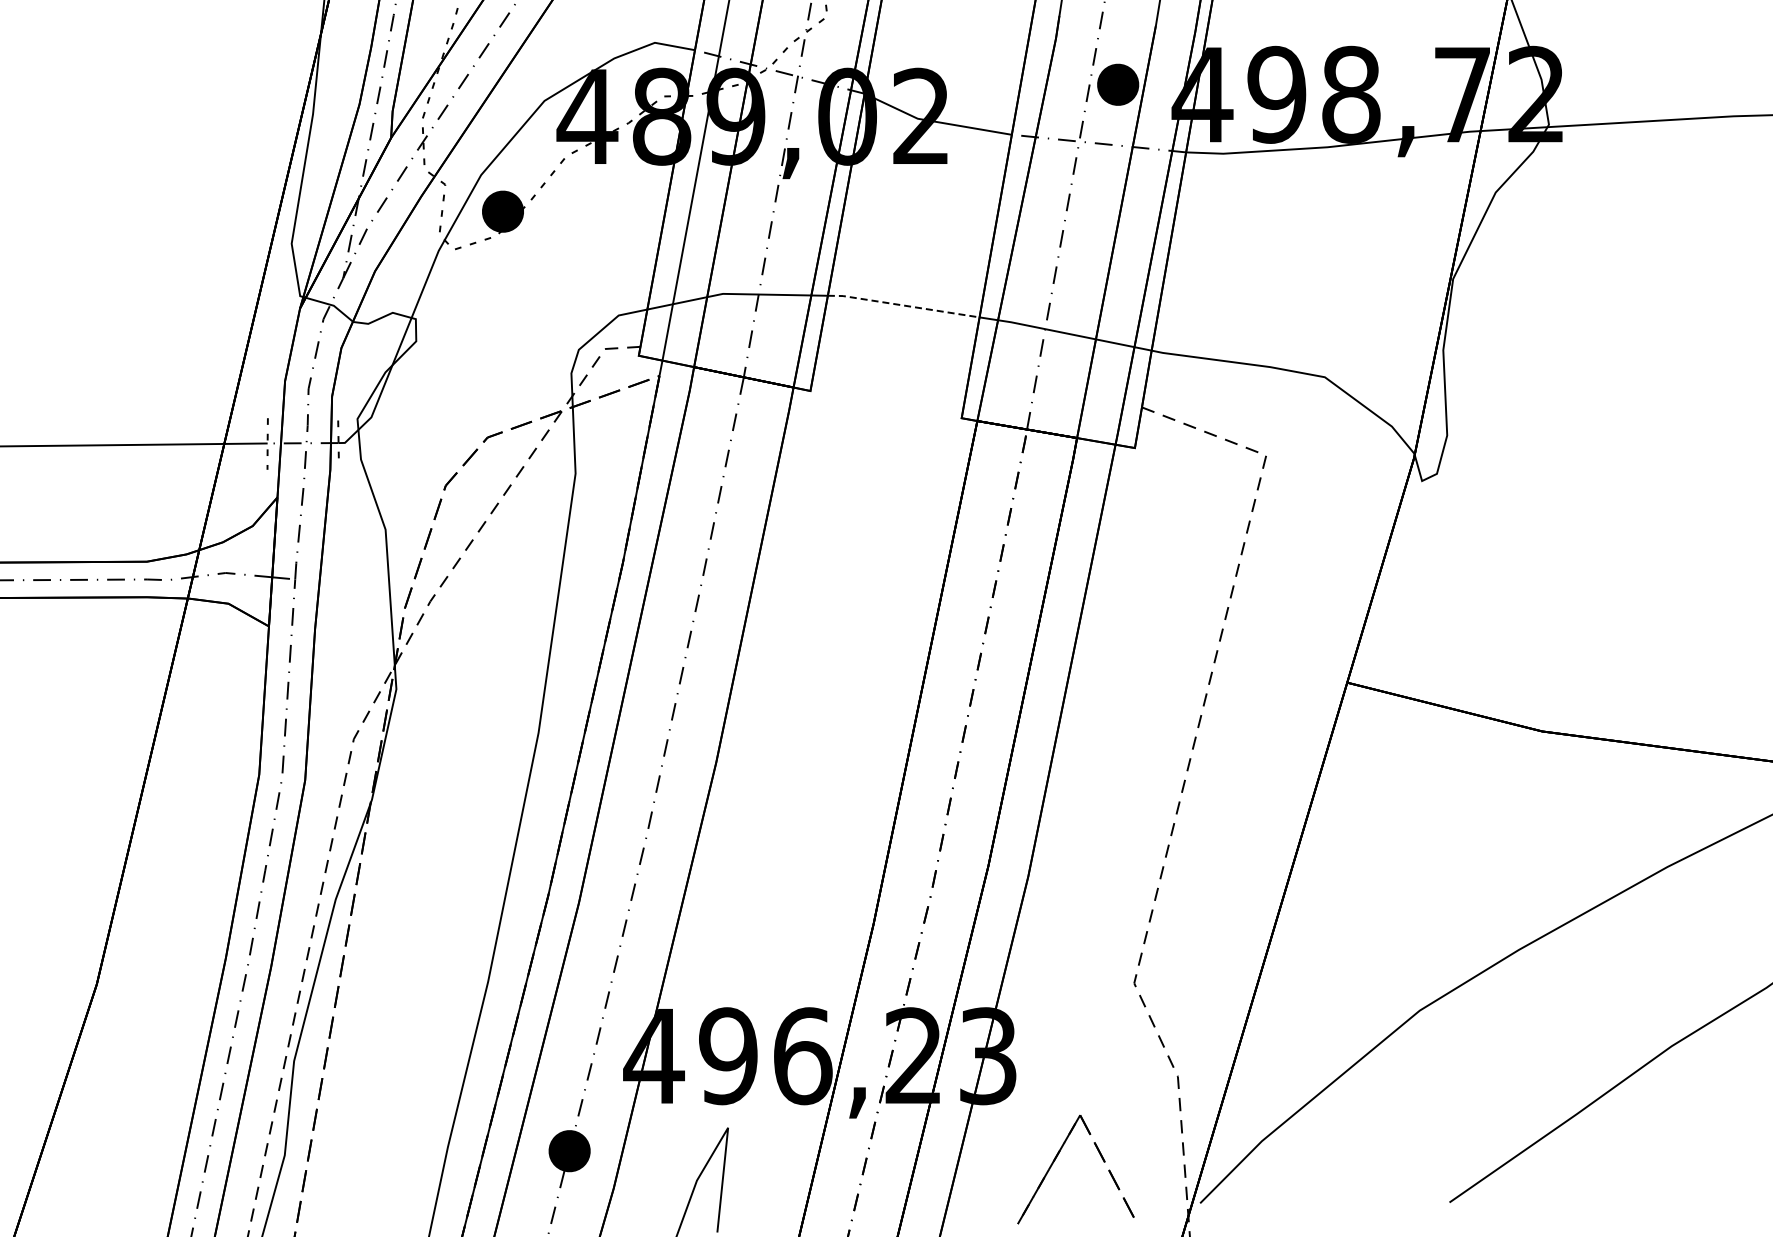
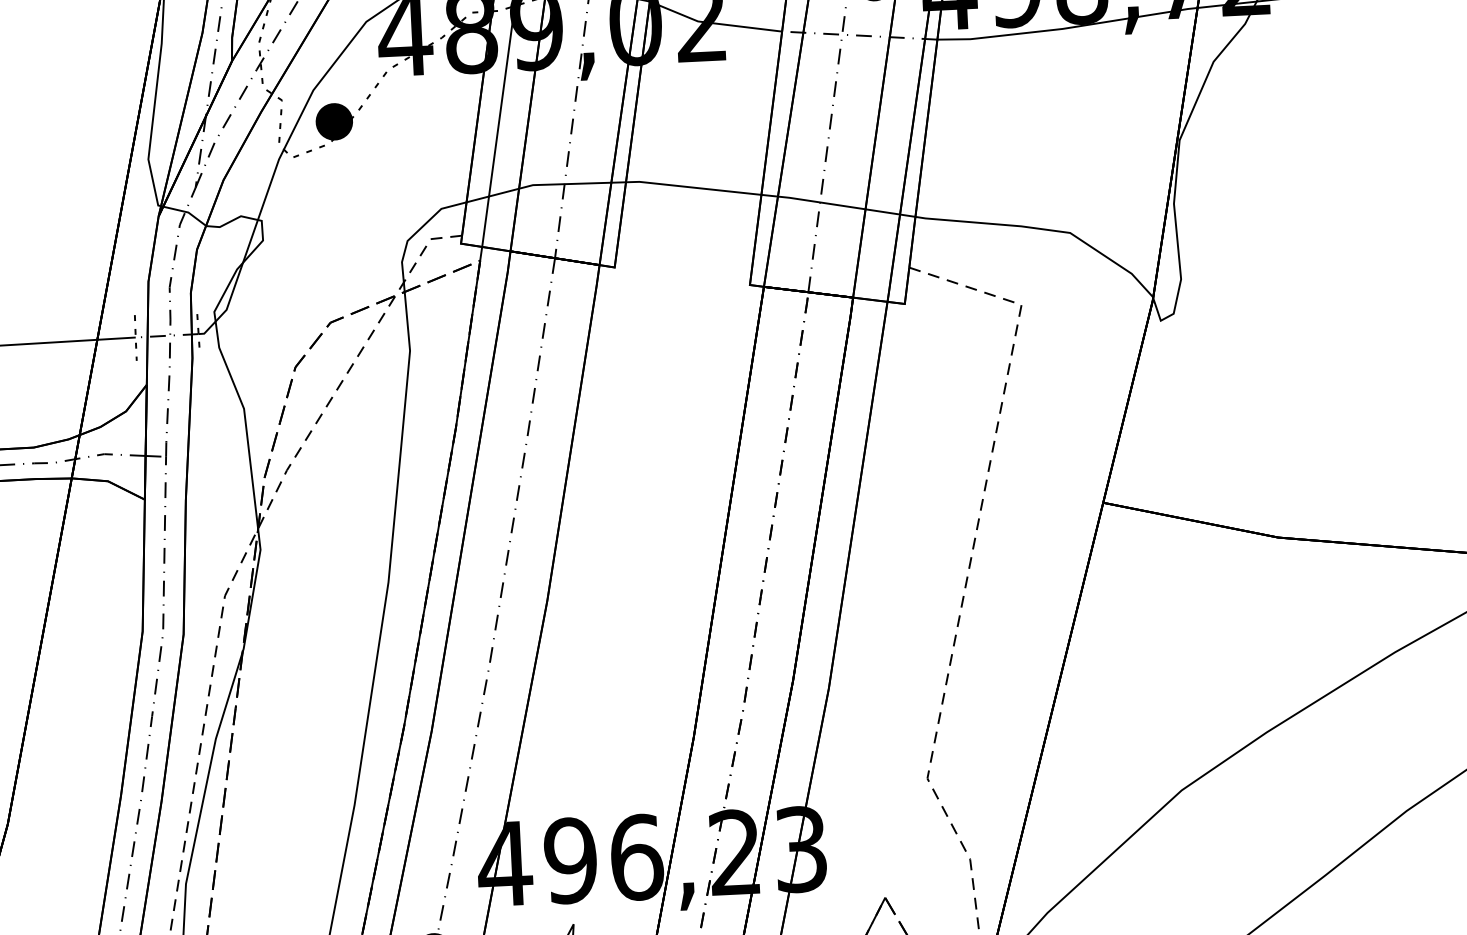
line: (902, 305) -> (692, 187), dashed -> solid

